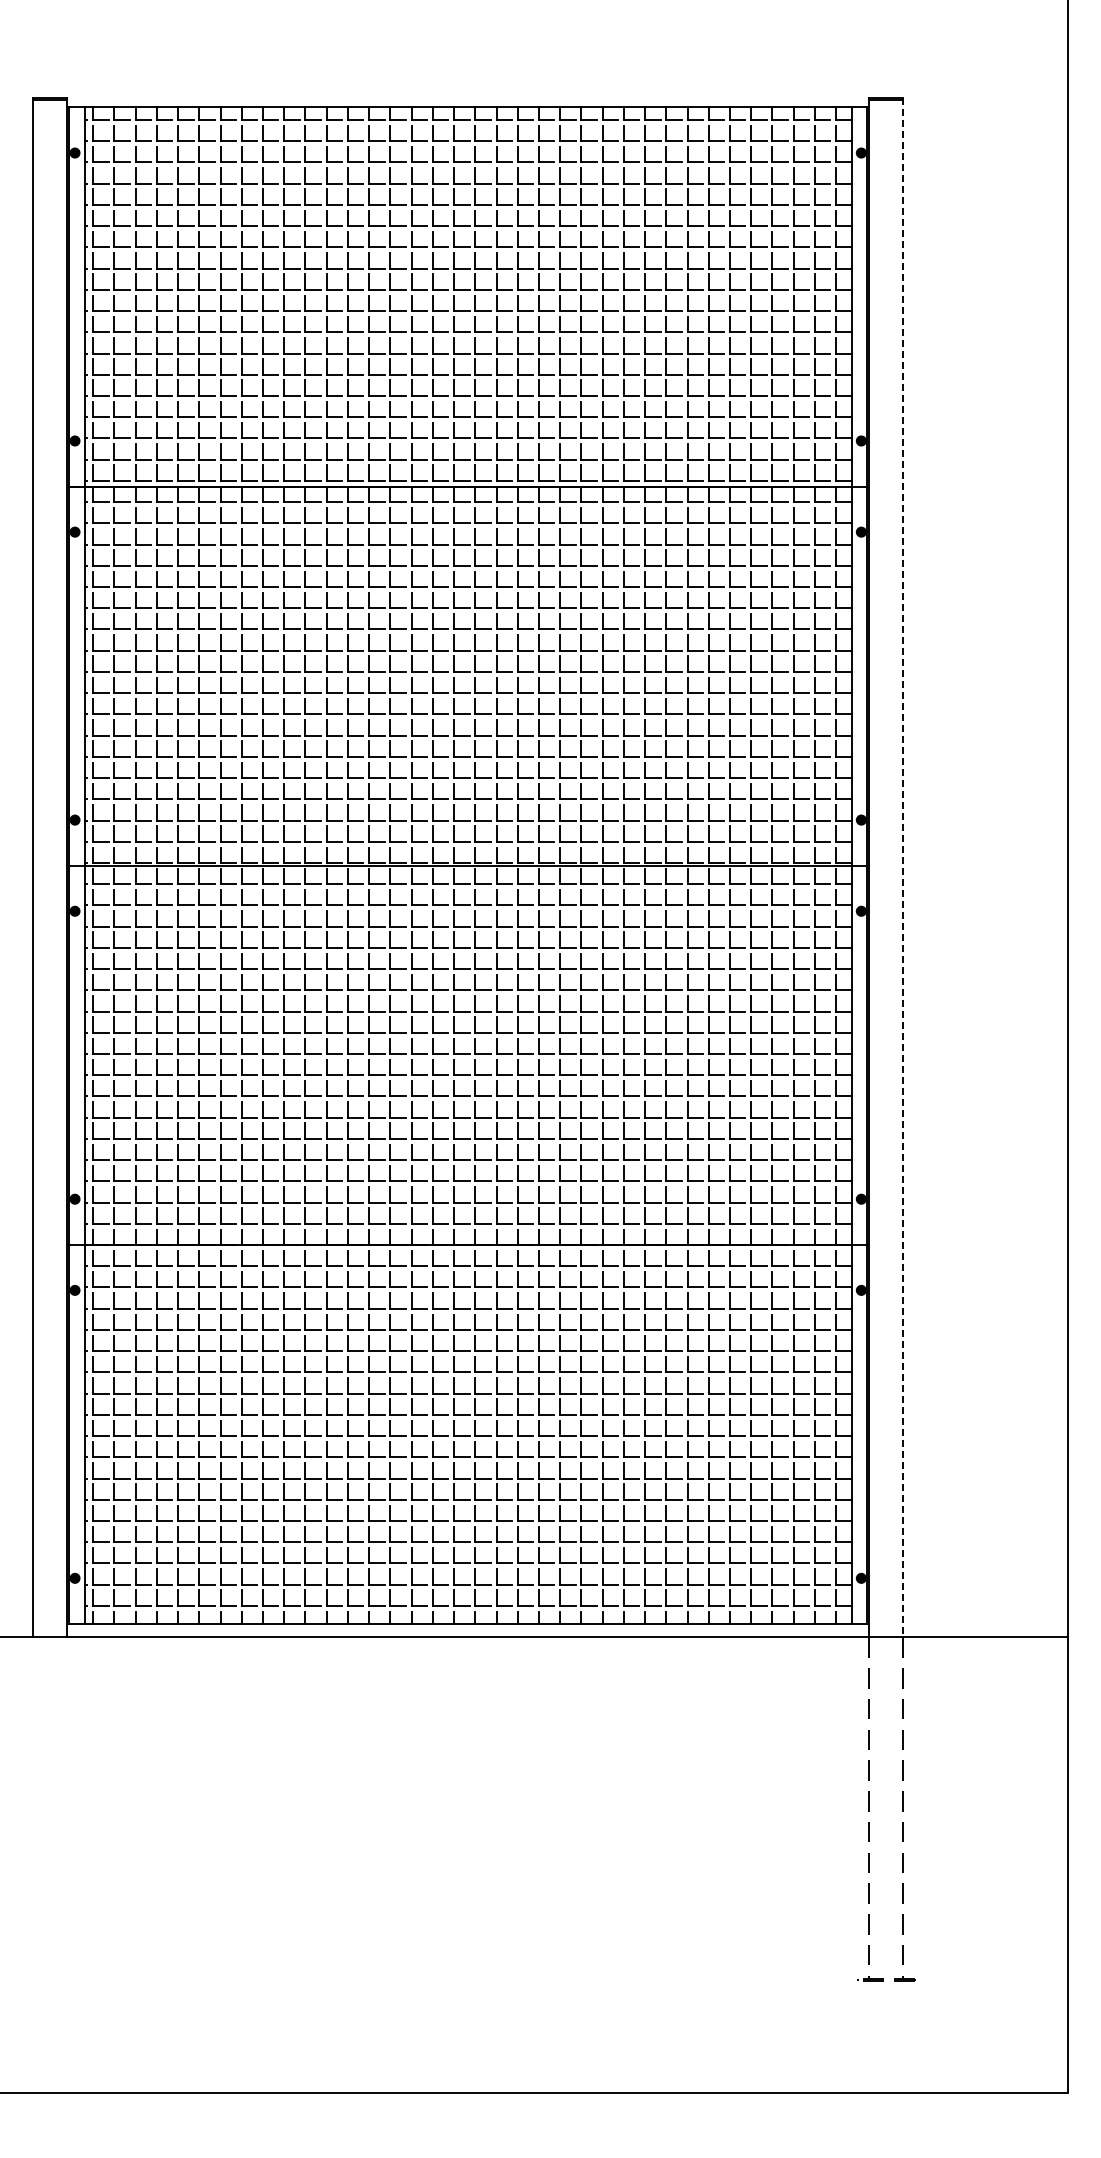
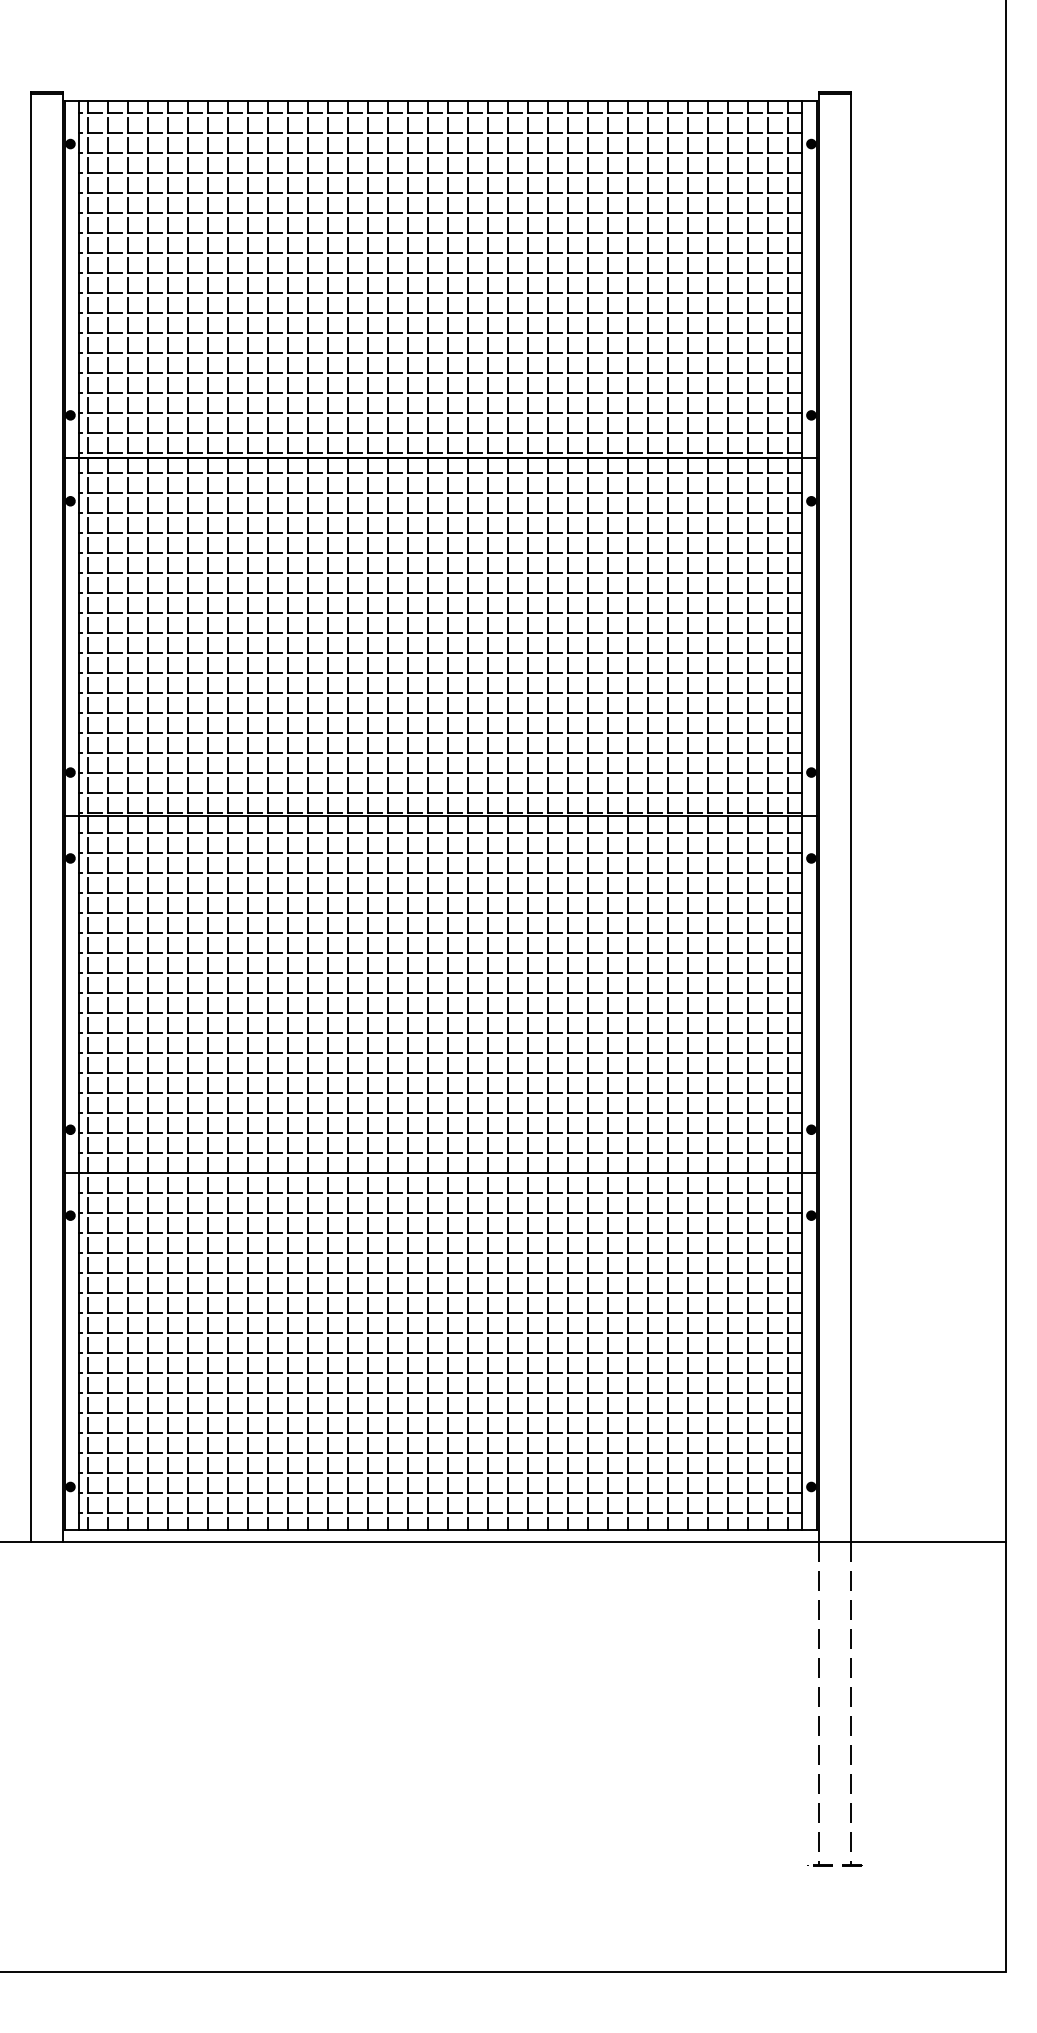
line: (903, 867) -> (851, 817), dashed -> solid

